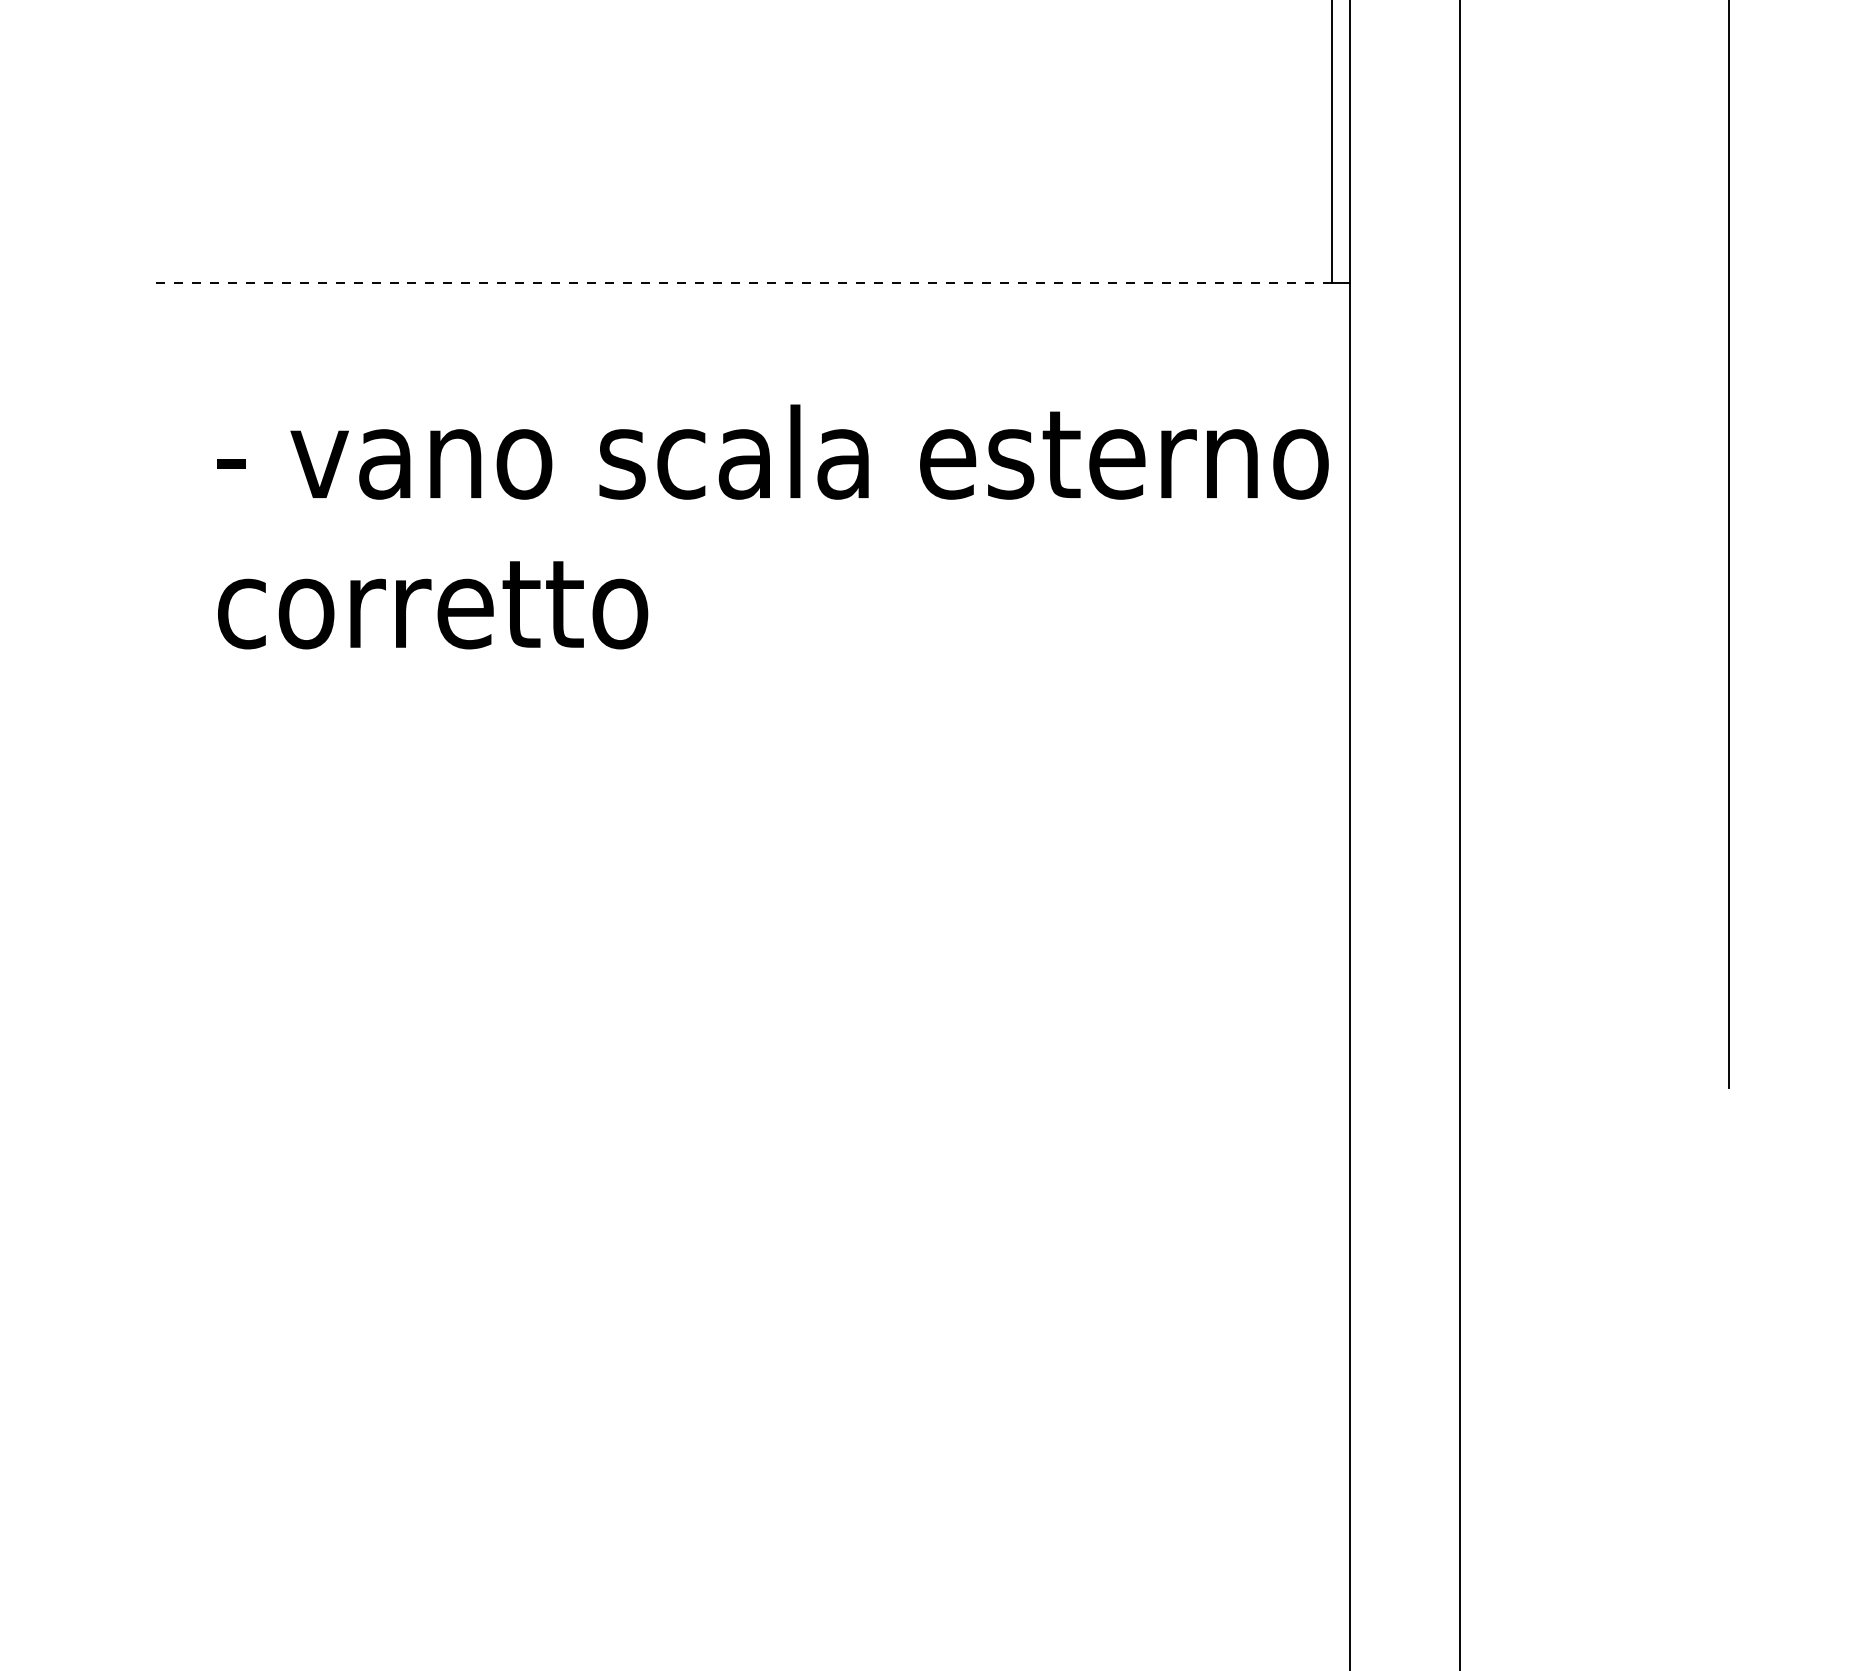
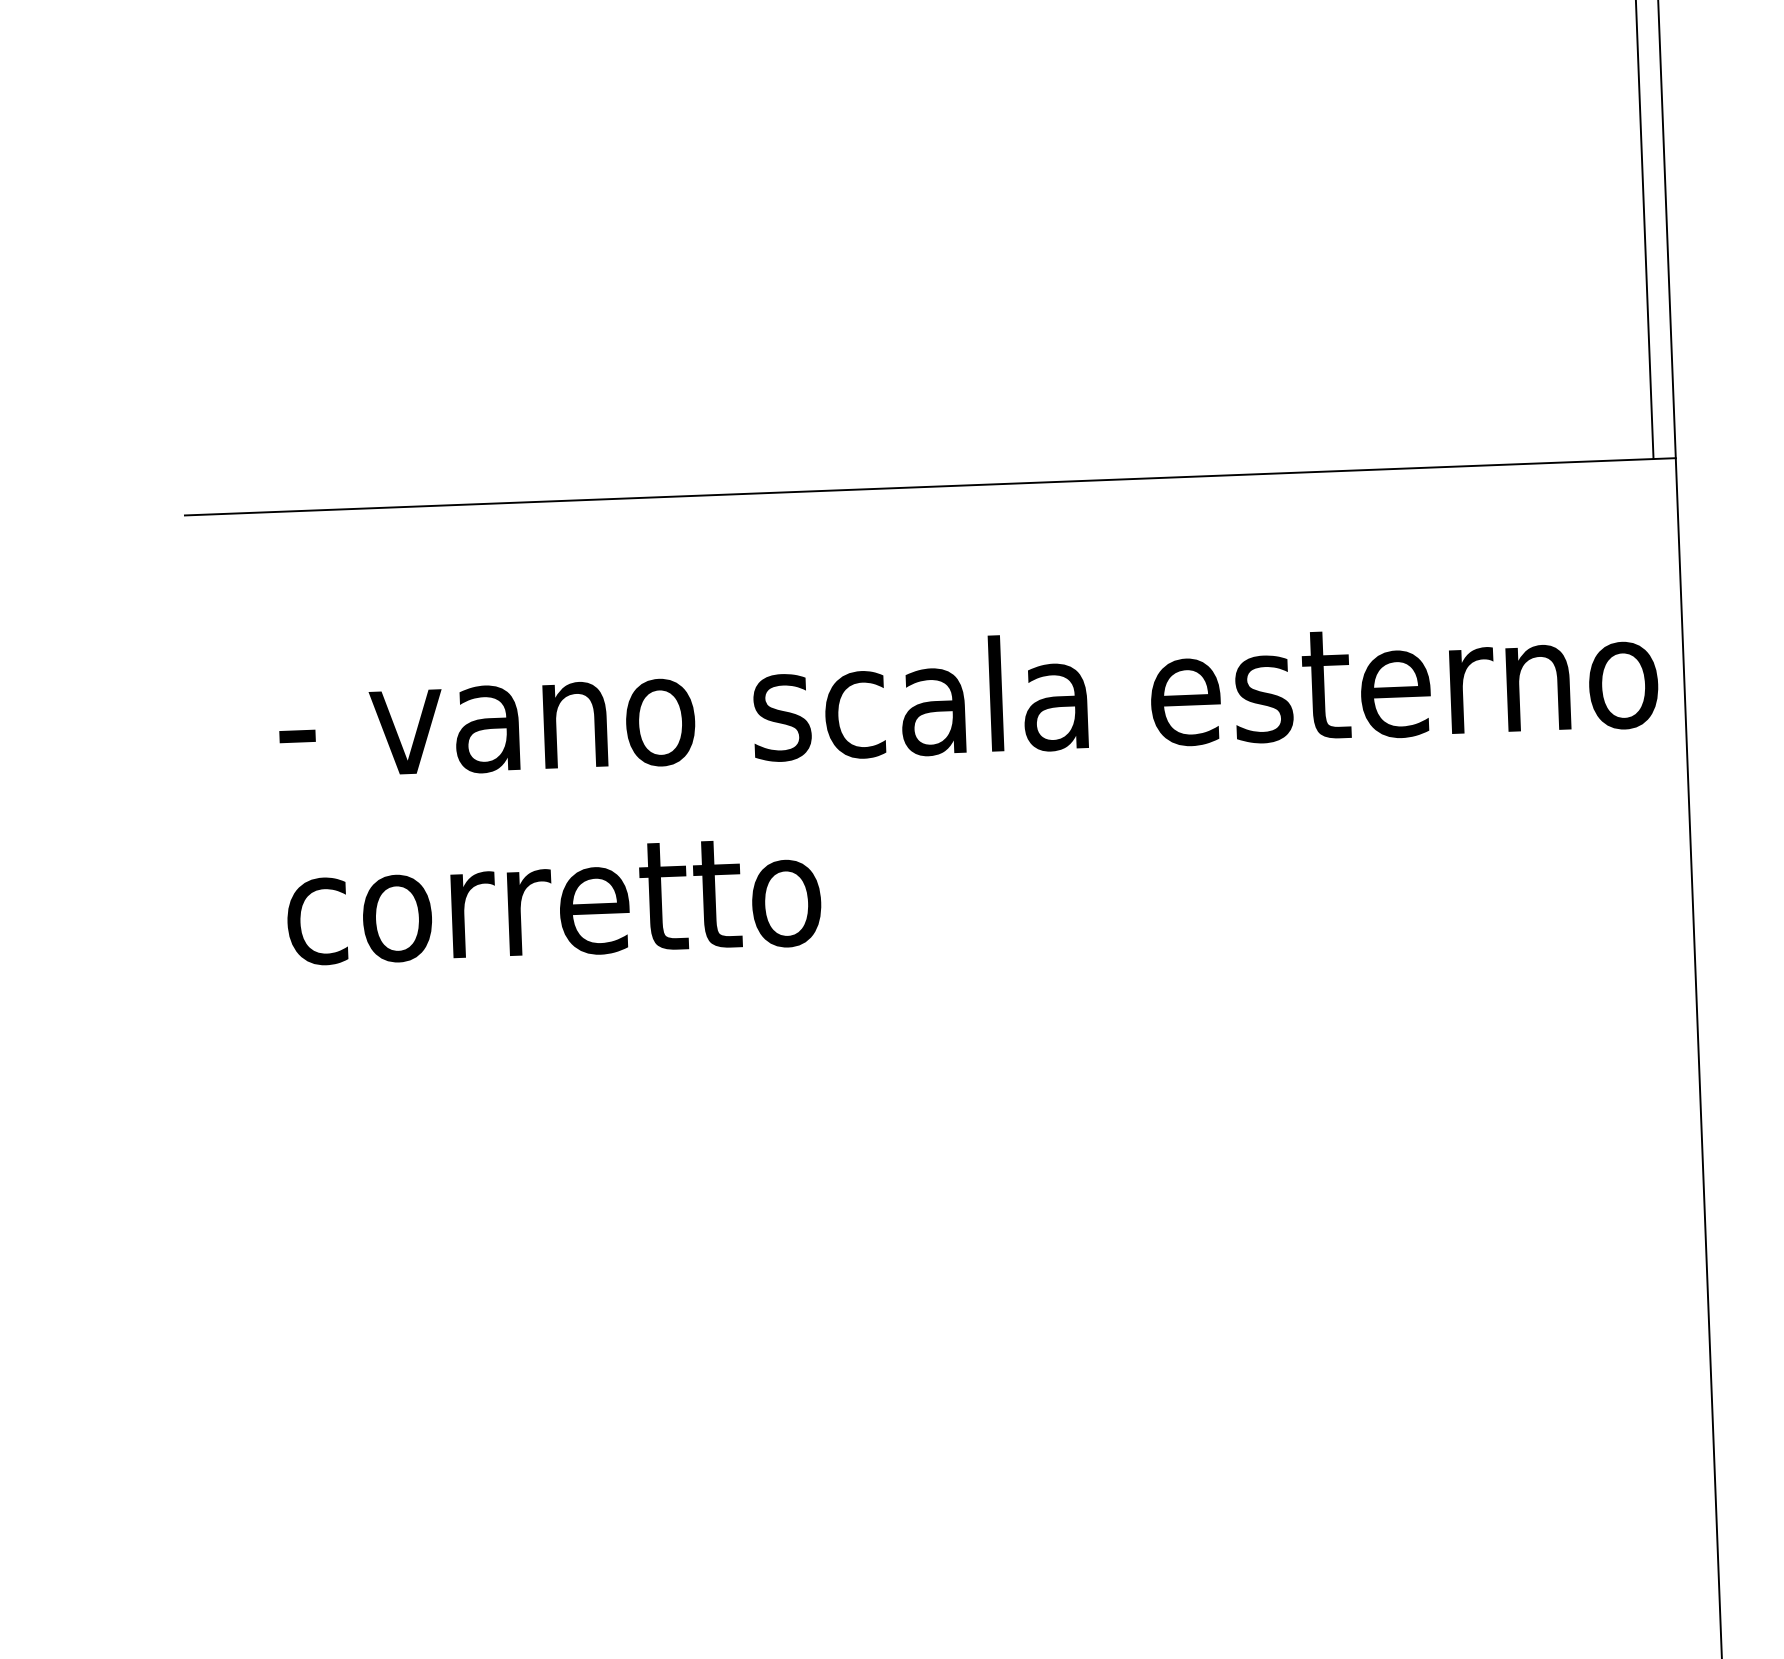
line: (739, 282) -> (918, 486), dashed -> solid

